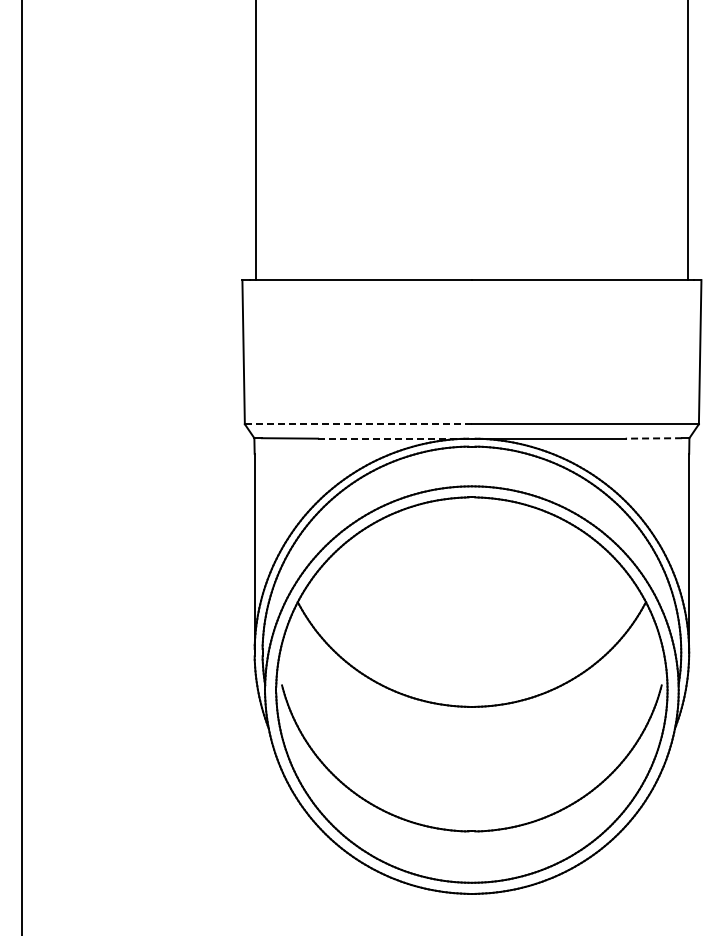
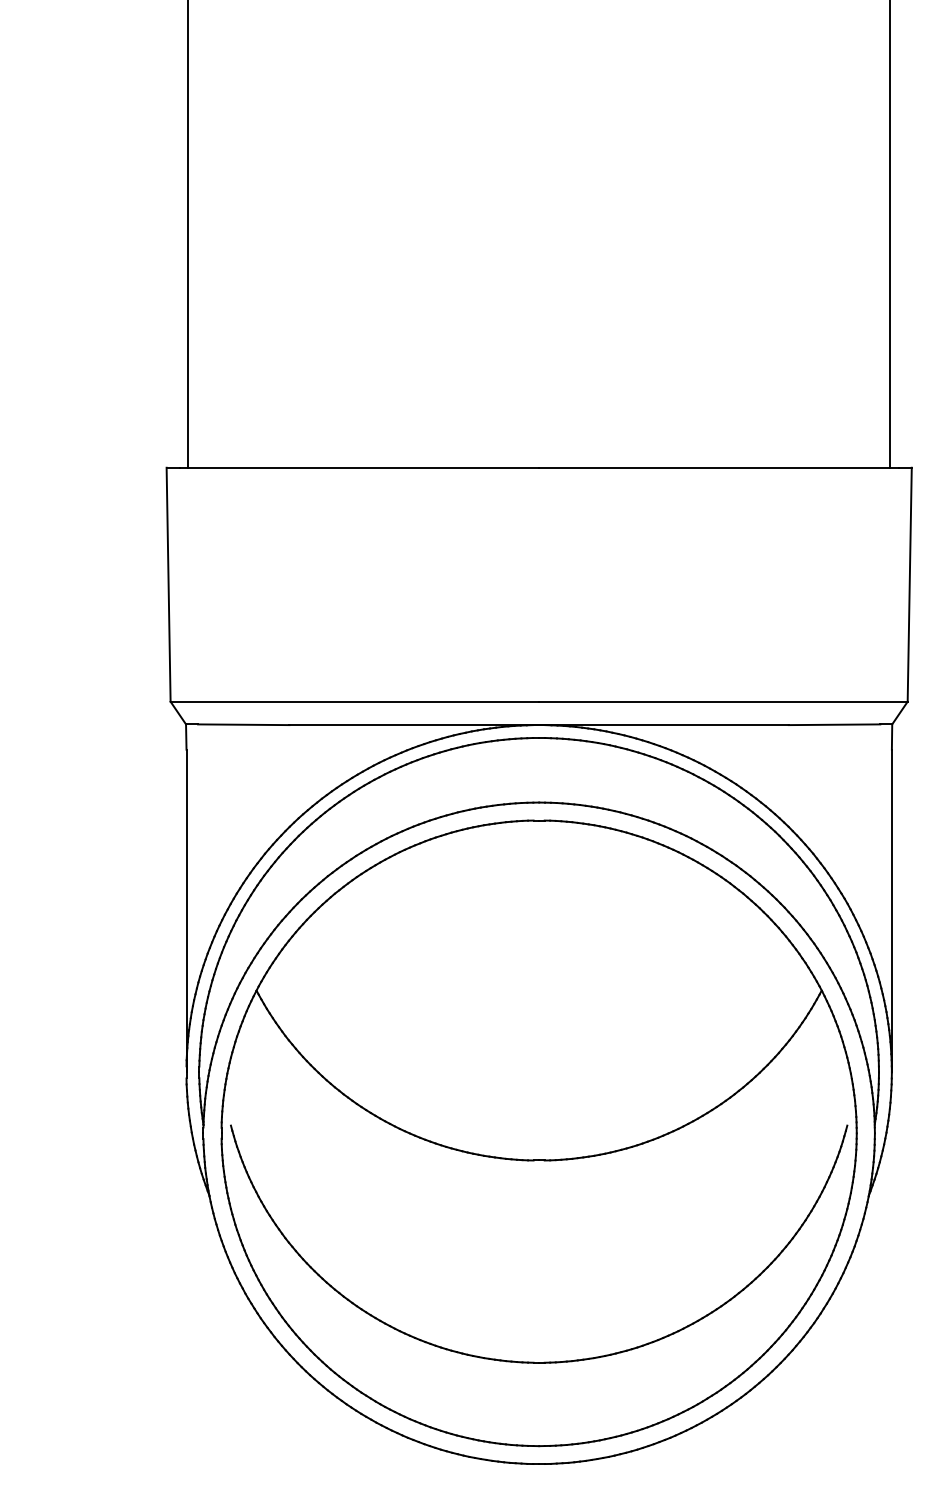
line: (358, 424) -> (355, 702), dashed -> solid
line: (395, 438) -> (415, 724), dashed -> solid
line: (653, 438) -> (833, 724), dashed -> solid

